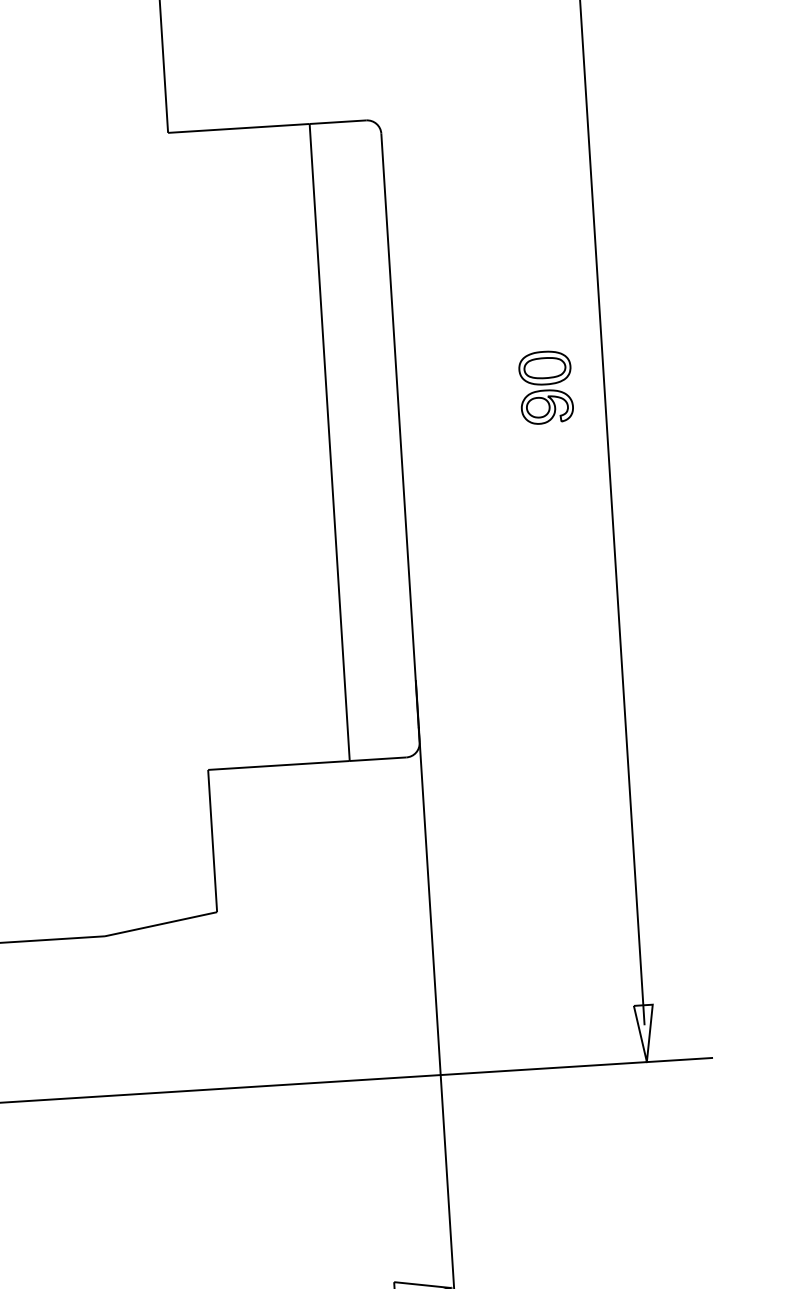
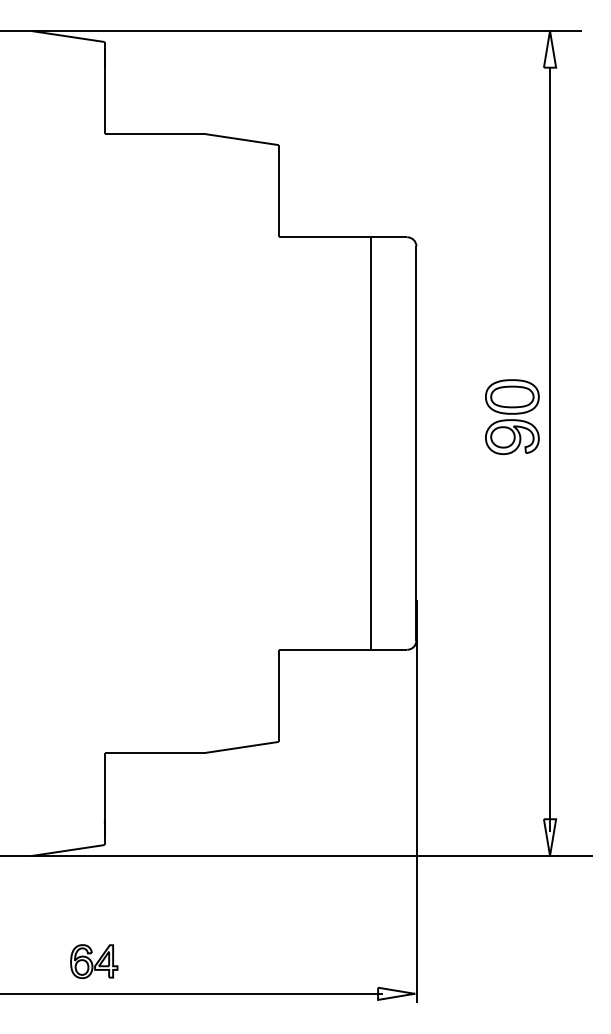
part: (546, 386) -> (512, 416), size x1.6

